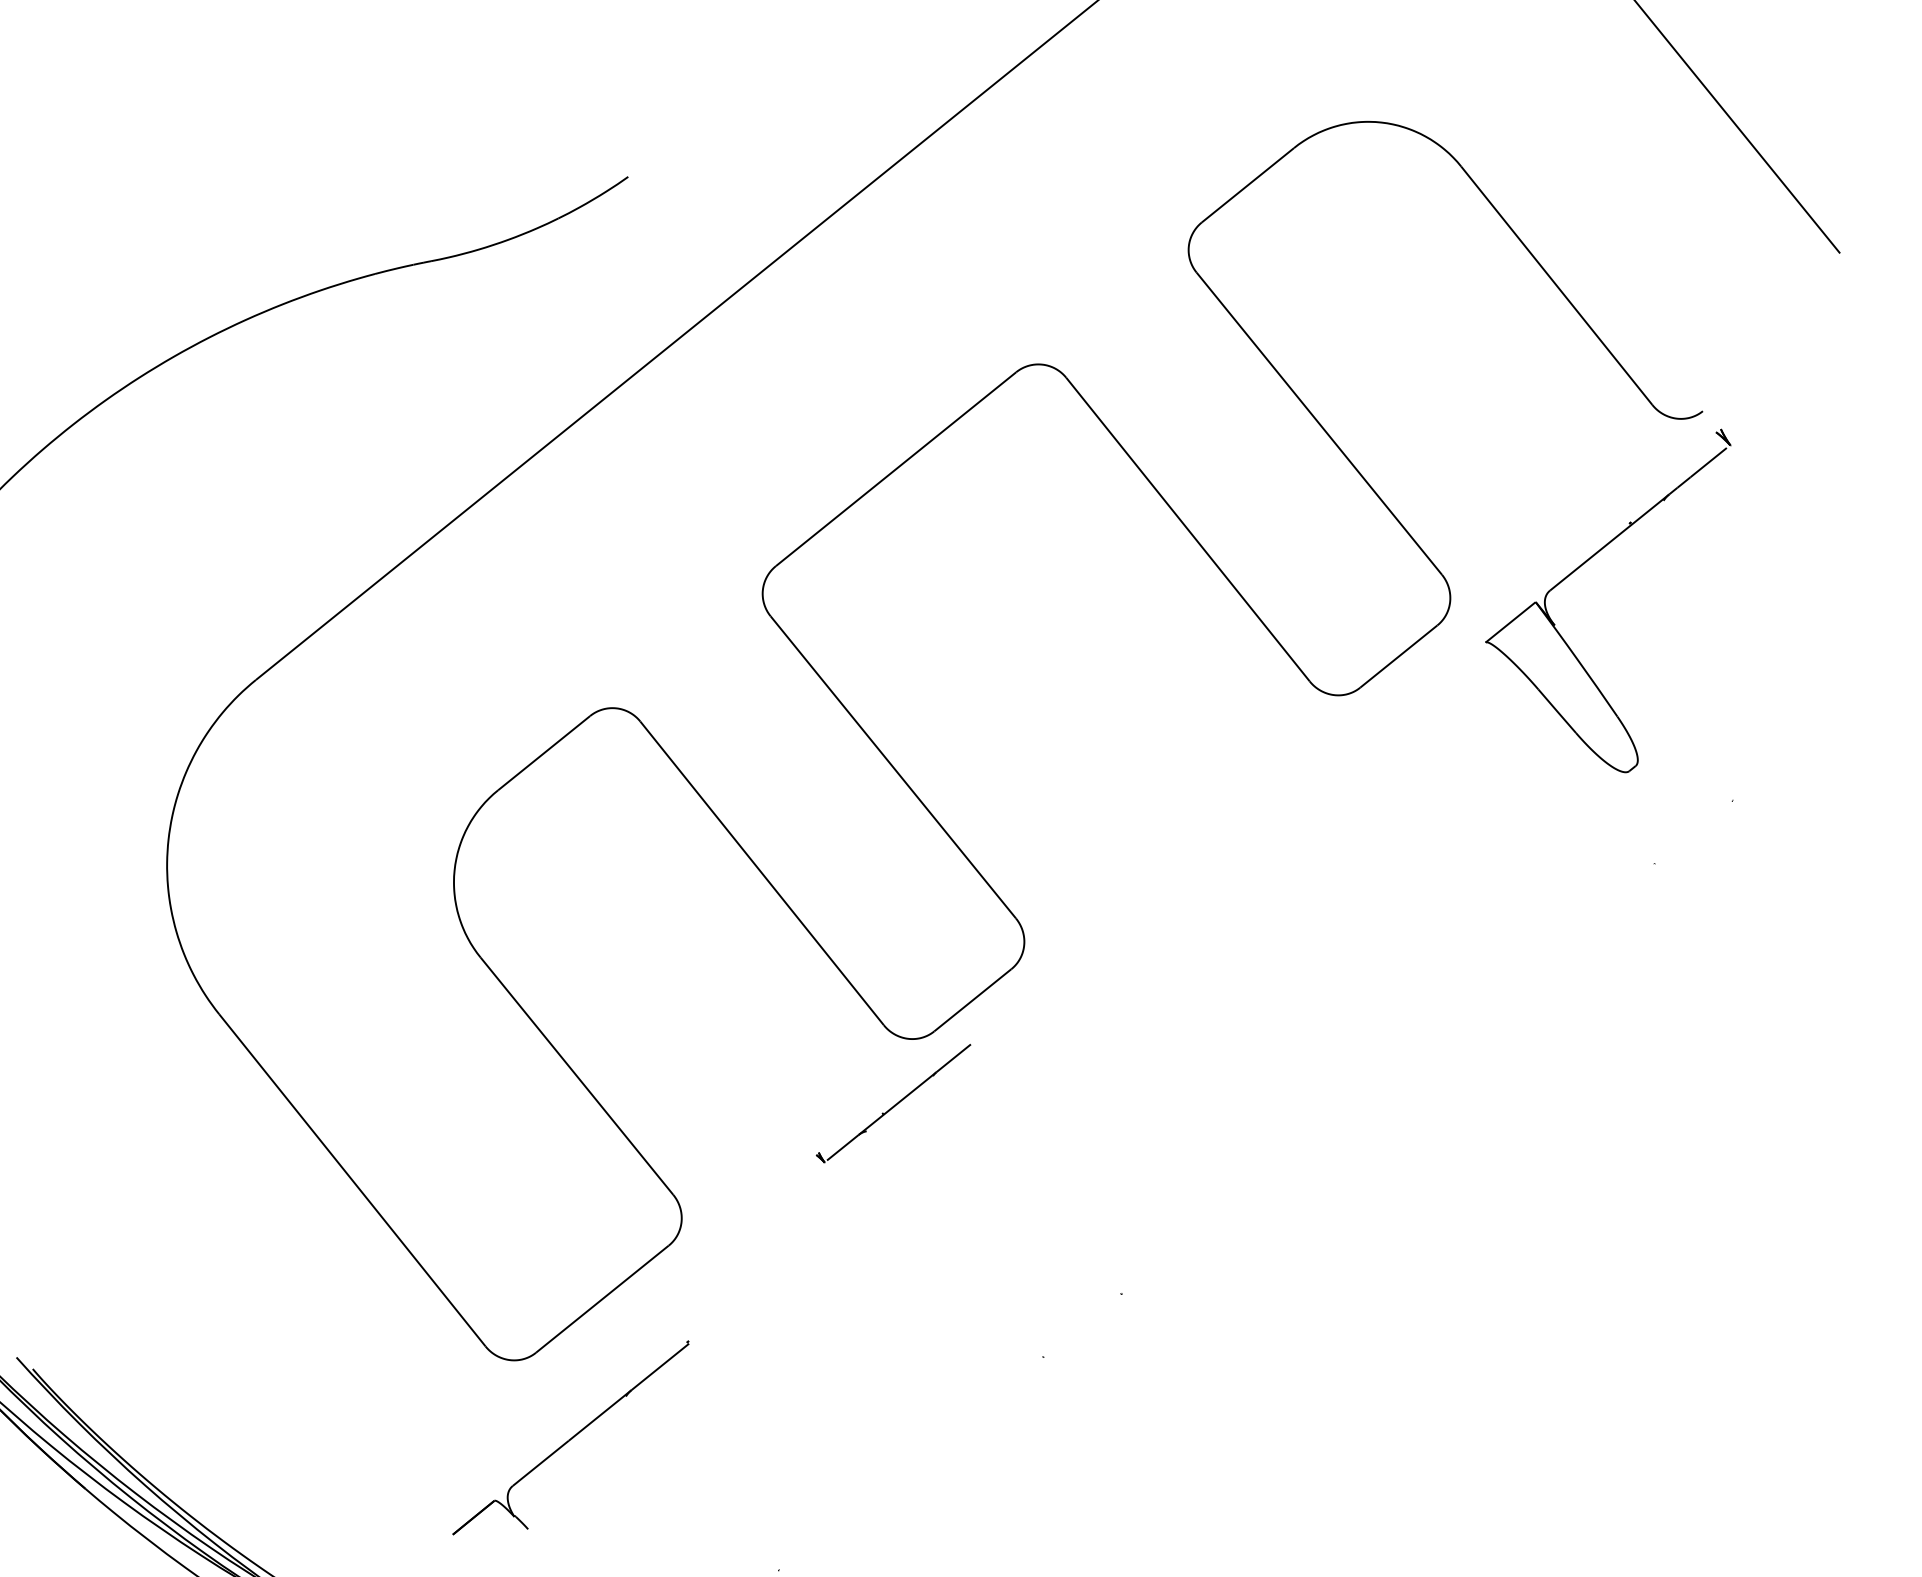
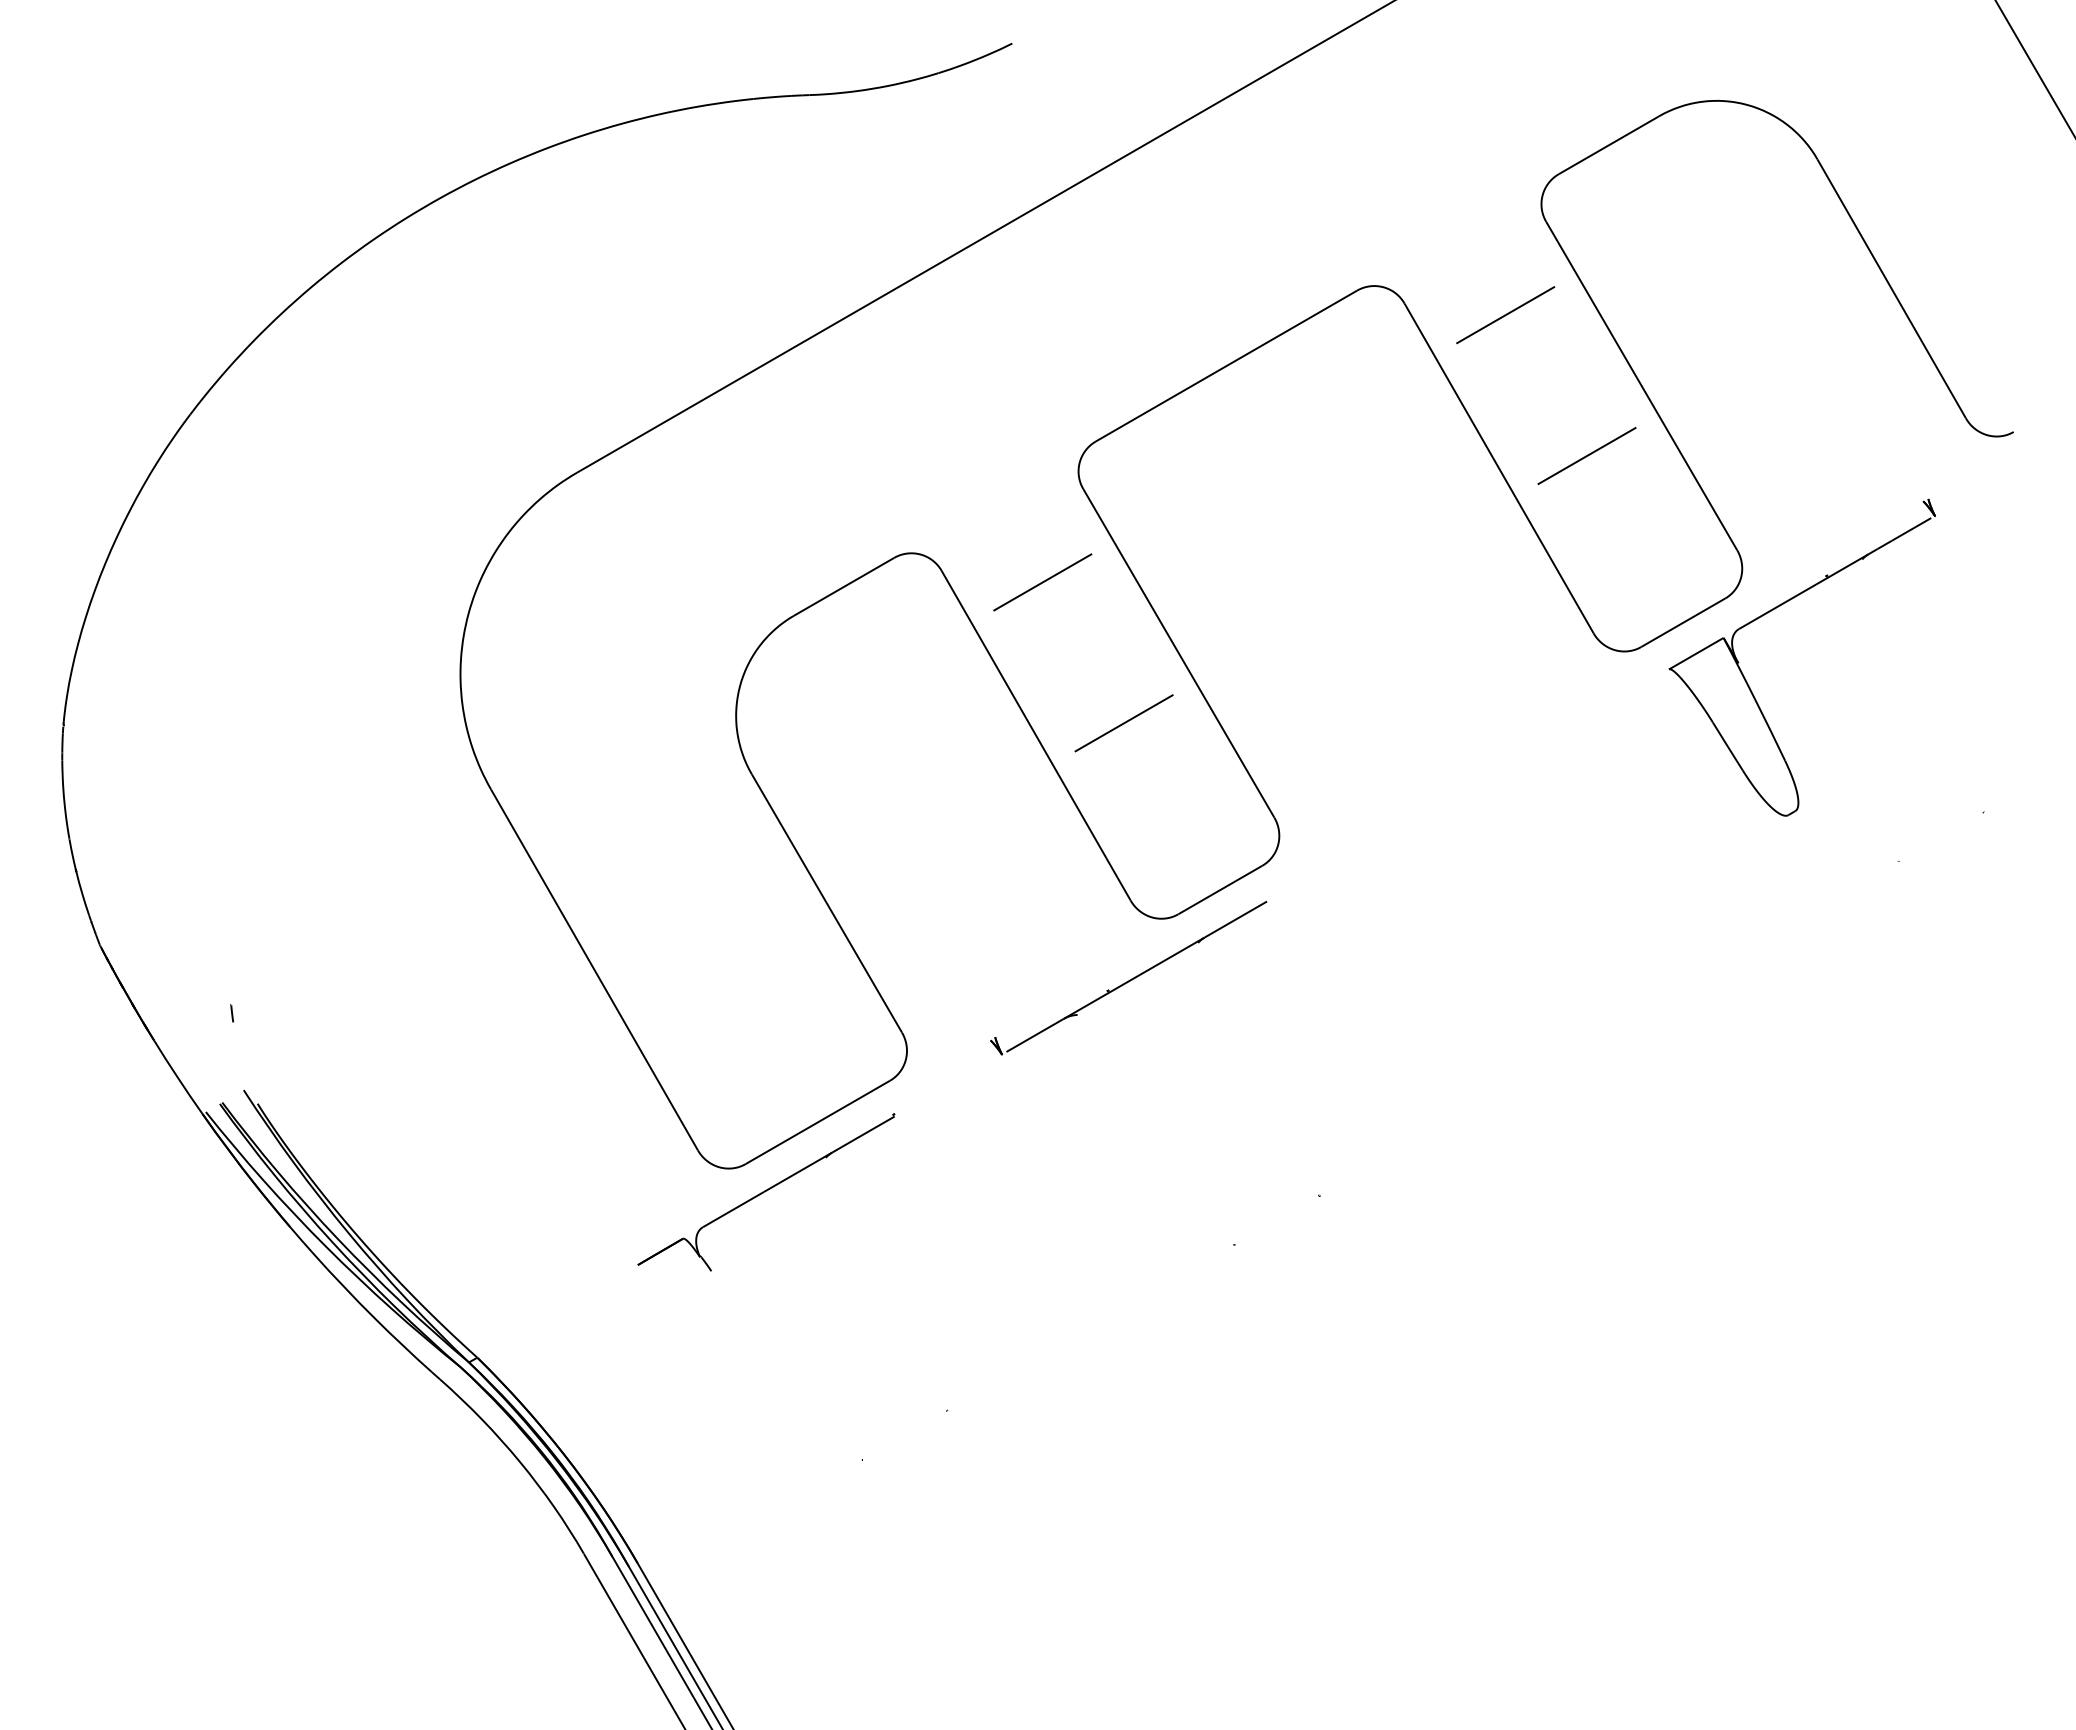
line: (1170, 373) -> (1505, 315), added
line: (1274, 503) -> (1586, 456), added
part: (1583, 565) -> (1775, 609), moved
line: (744, 717) -> (1042, 582), added
line: (848, 847) -> (1123, 723), added
part: (893, 1104) -> (1128, 978), size x1.67
part: (571, 1440) -> (766, 1192), moved

